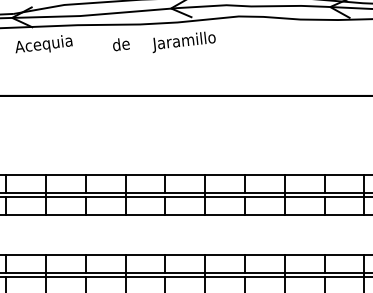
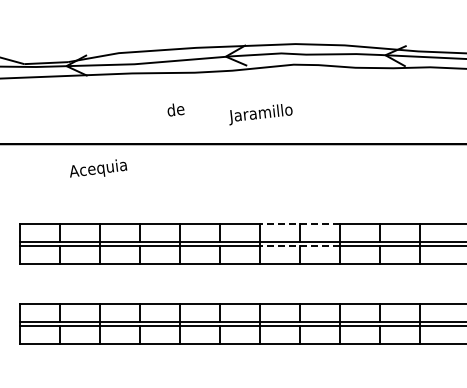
text: (183, 42) -> (260, 114), moved
text: (44, 44) -> (98, 168), moved
text: (120, 44) -> (175, 109), moved
line: (244, 175) -> (299, 224), solid -> dashed
line: (244, 197) -> (299, 246), solid -> dashed

